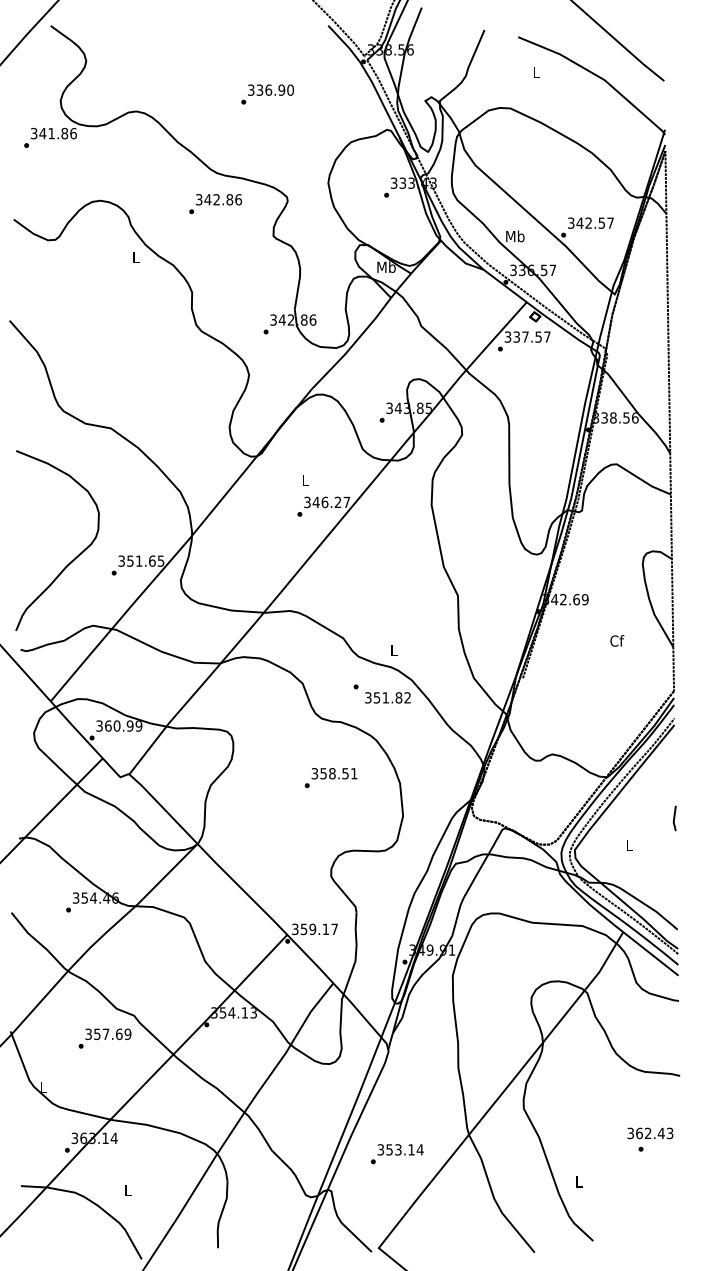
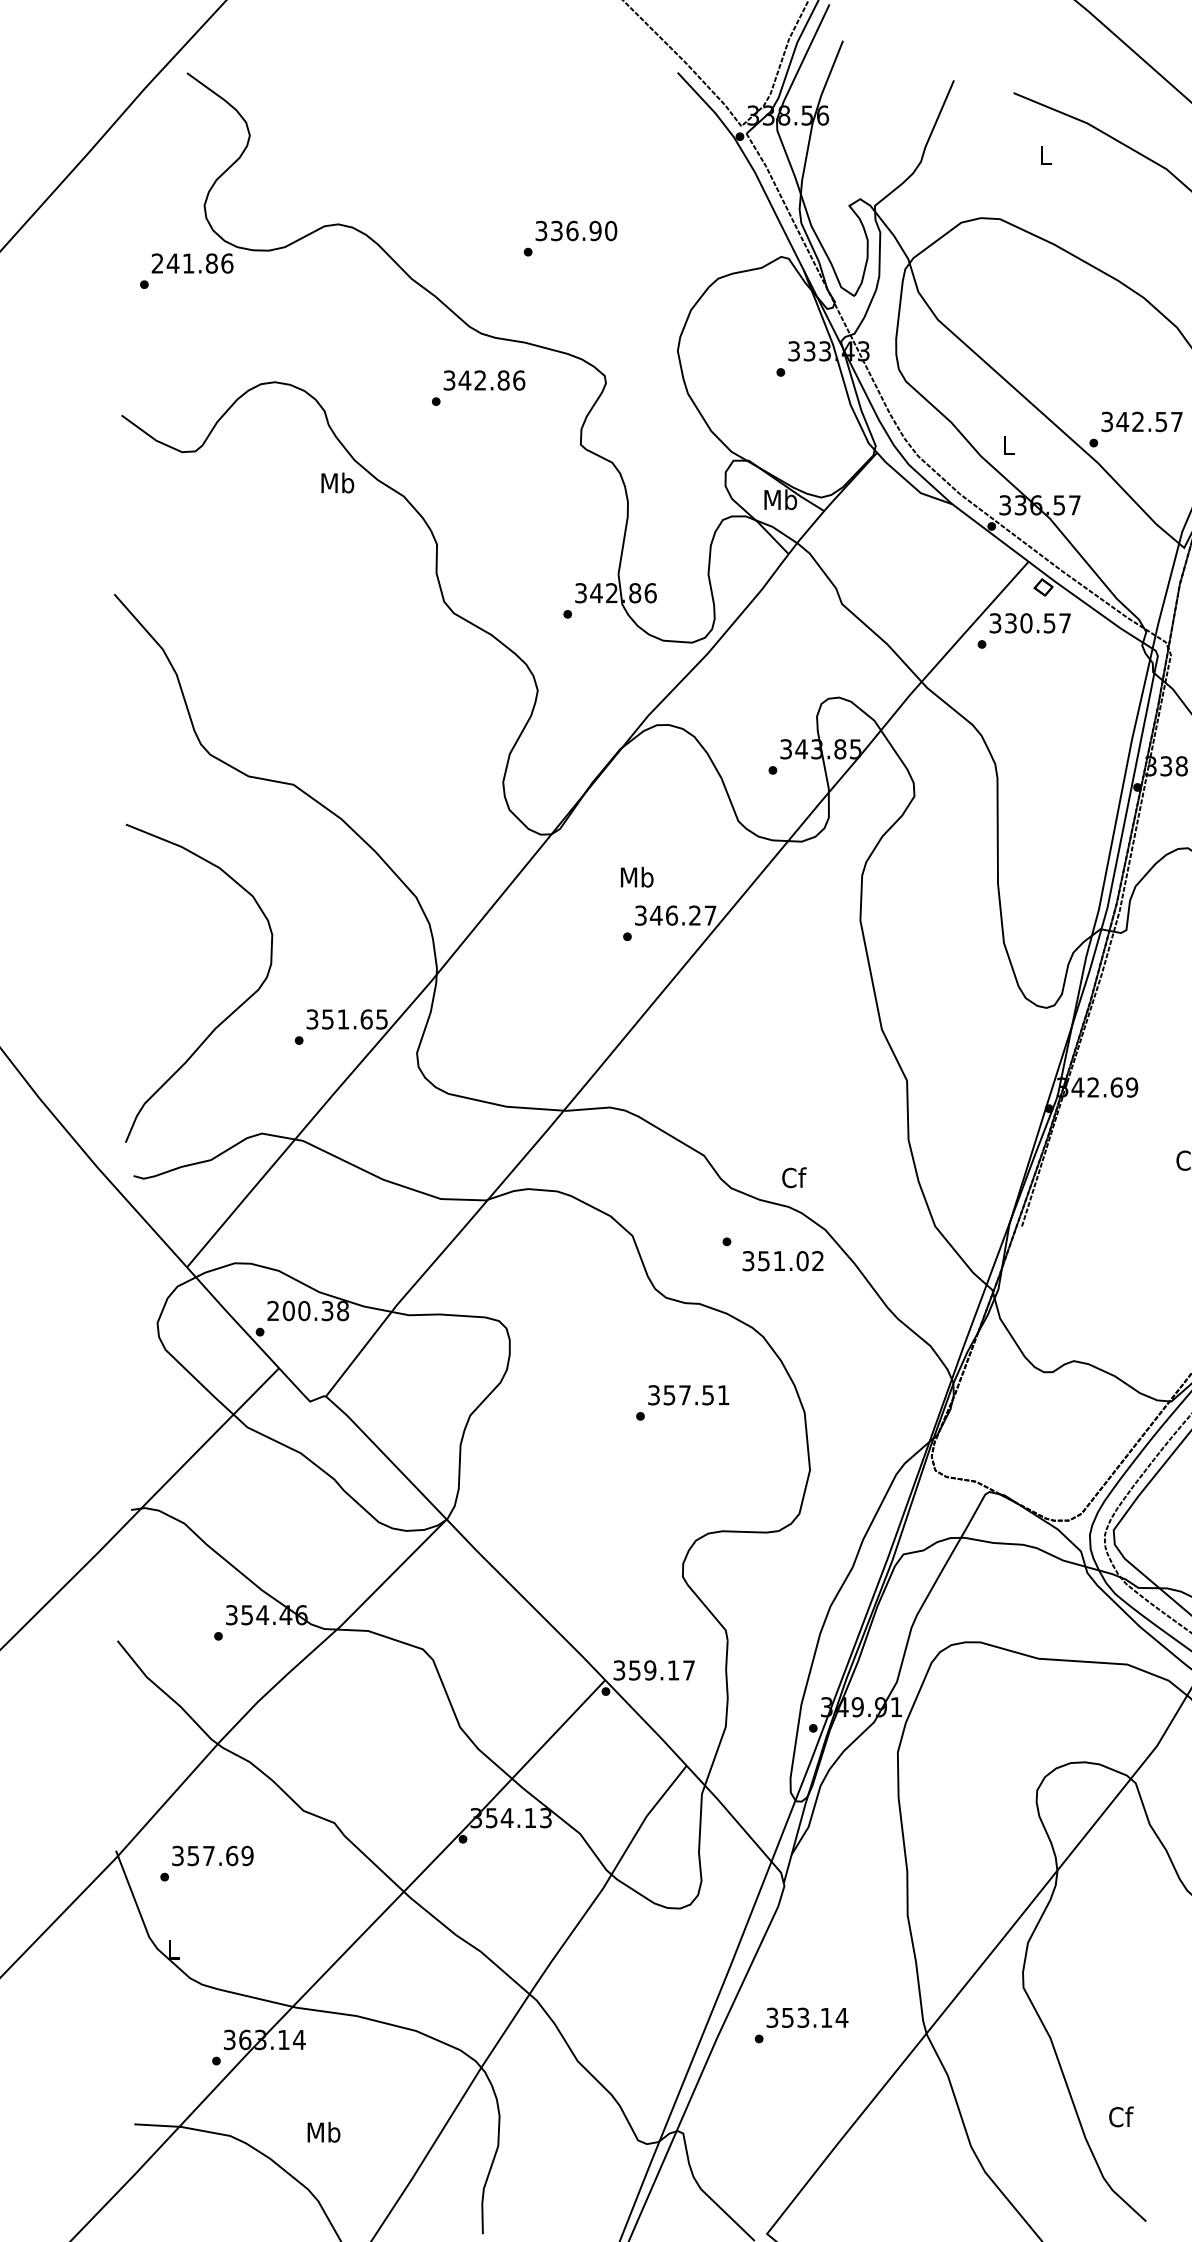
text: (267, 94) -> (570, 238), moved
text: (33, 133) -> (156, 263), 341.86 -> 241.86
text: (515, 236) -> (1008, 445), Mb -> L
text: (135, 257) -> (336, 482), L -> Mb
text: (525, 336) -> (1026, 622), 337.57 -> 330.57
text: (305, 480) -> (637, 876), L -> Mb
text: (394, 650) -> (794, 1177), L -> Cf
text: (398, 697) -> (801, 1260), 351.82 -> 351.02
text: (119, 725) -> (308, 1309), 360.99 -> 200.38
text: (332, 773) -> (685, 1394), 358.51 -> 357.51
text: (104, 1038) -> (206, 1863), moved
text: (397, 1154) -> (801, 2026), moved
text: (579, 1181) -> (1121, 2116), L -> Cf
text: (128, 1190) -> (324, 2132), L -> Mb

